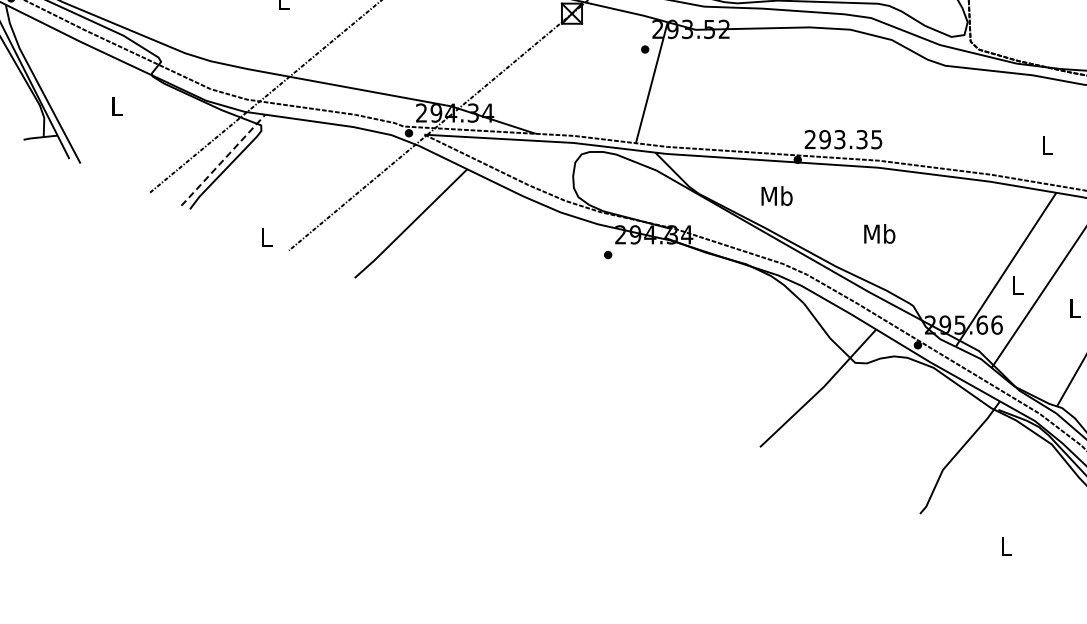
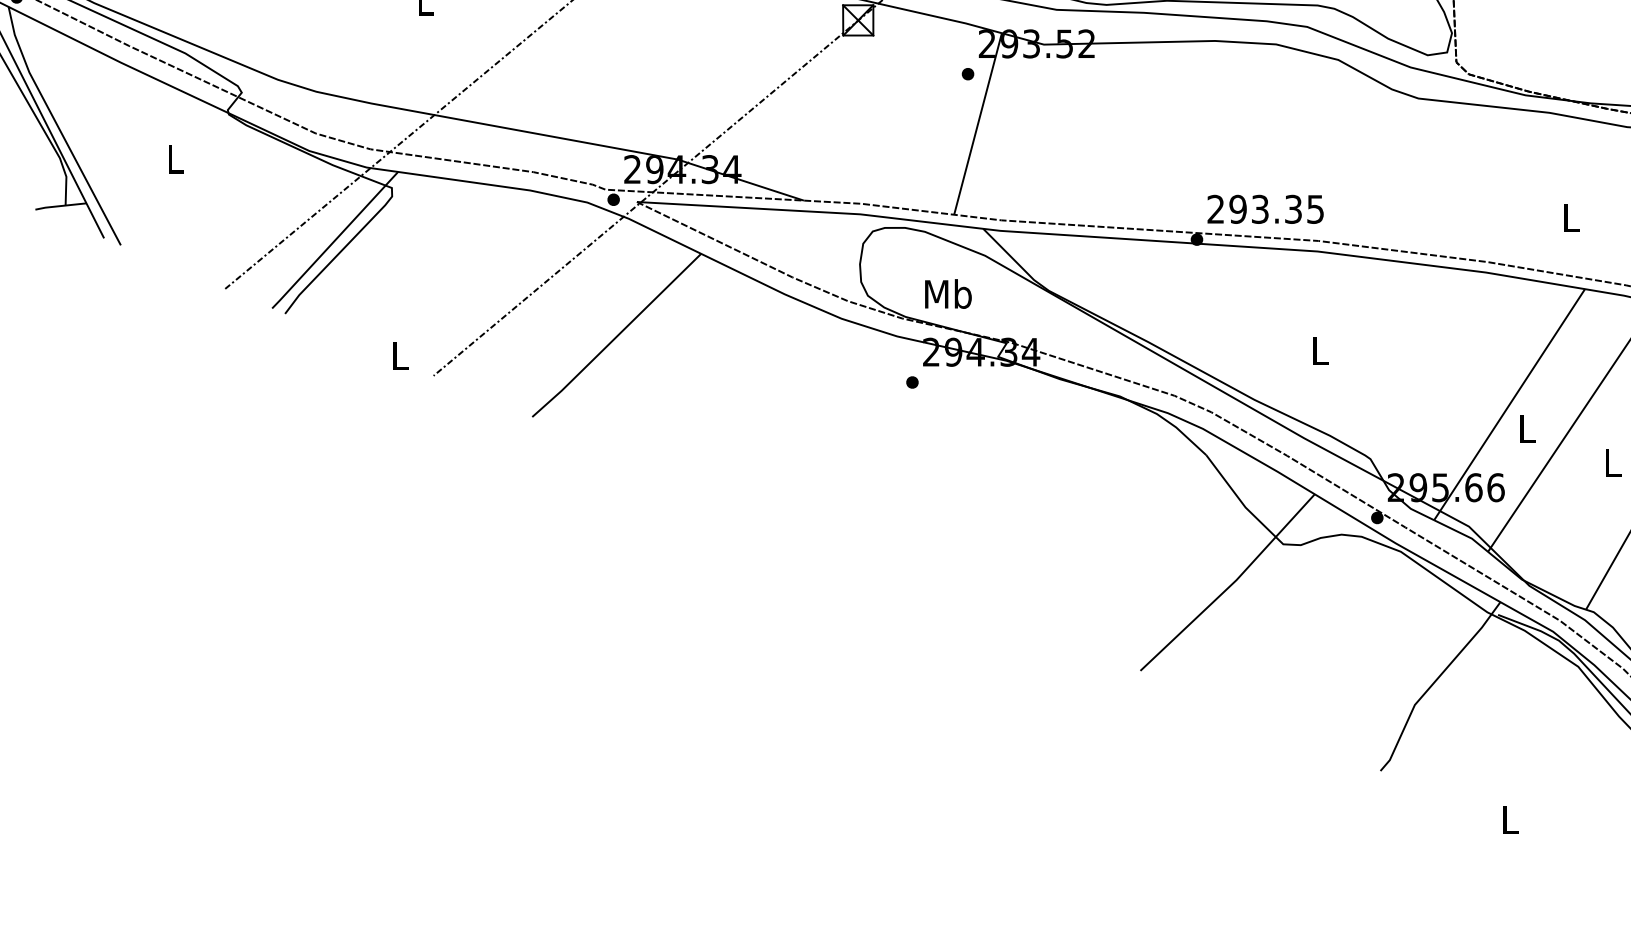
line: (222, 160) -> (333, 240), dashed -> solid
text: (776, 195) -> (947, 293), moved
text: (879, 233) -> (1319, 350), Mb -> L

